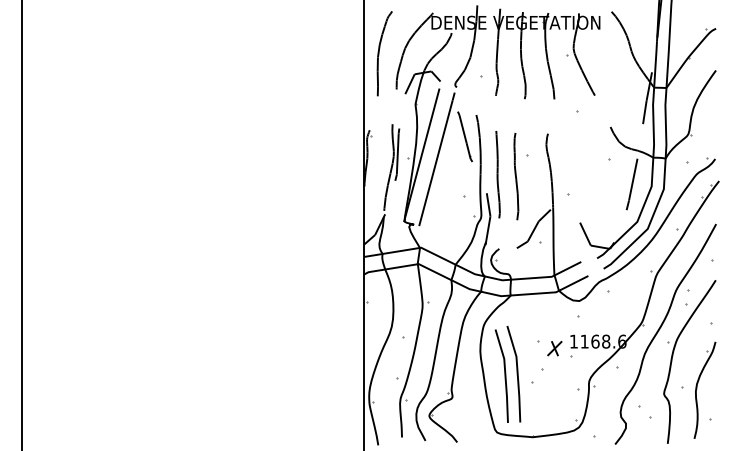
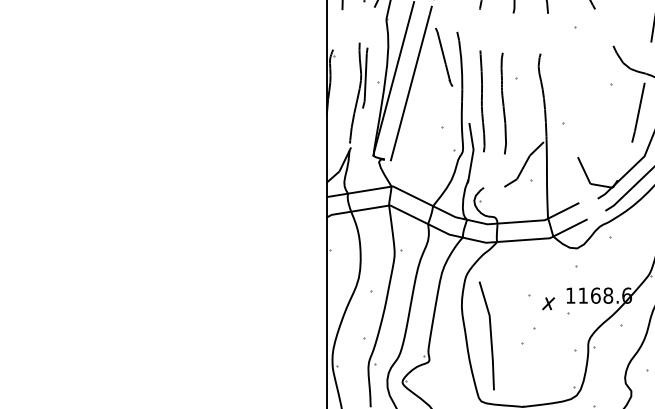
part: (554, 348) -> (548, 303), size x0.7
line: (516, 374) -> (503, 333), removed

